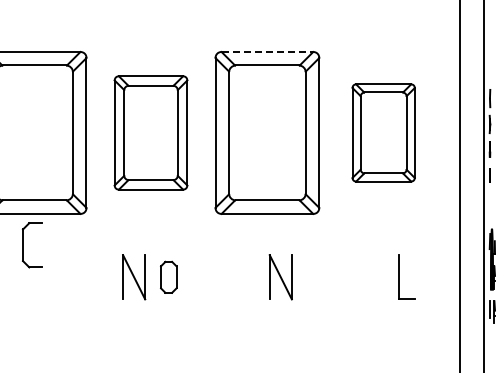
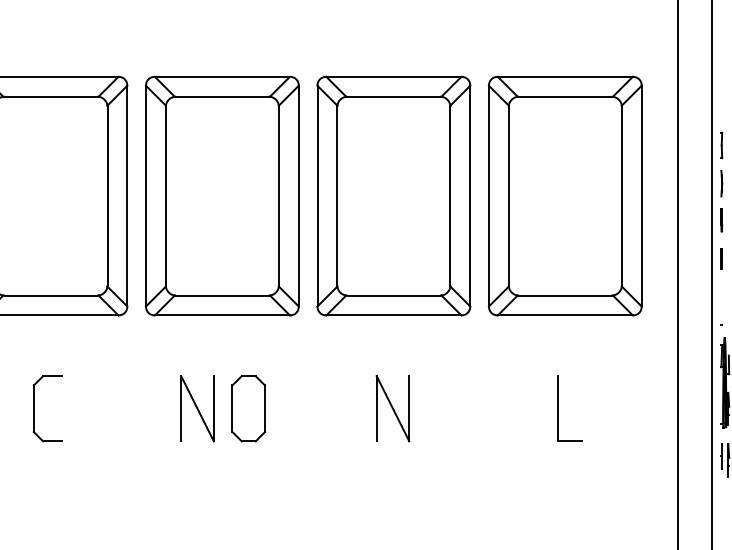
line: (267, 52) -> (393, 77), dashed -> solid
part: (150, 132) -> (221, 195), size x1.43
part: (383, 132) -> (564, 195), size x1.67
part: (23, 245) -> (34, 409), moved
part: (399, 276) -> (559, 407), moved
part: (168, 277) -> (248, 409), size x1.43
part: (280, 277) -> (392, 409), moved

